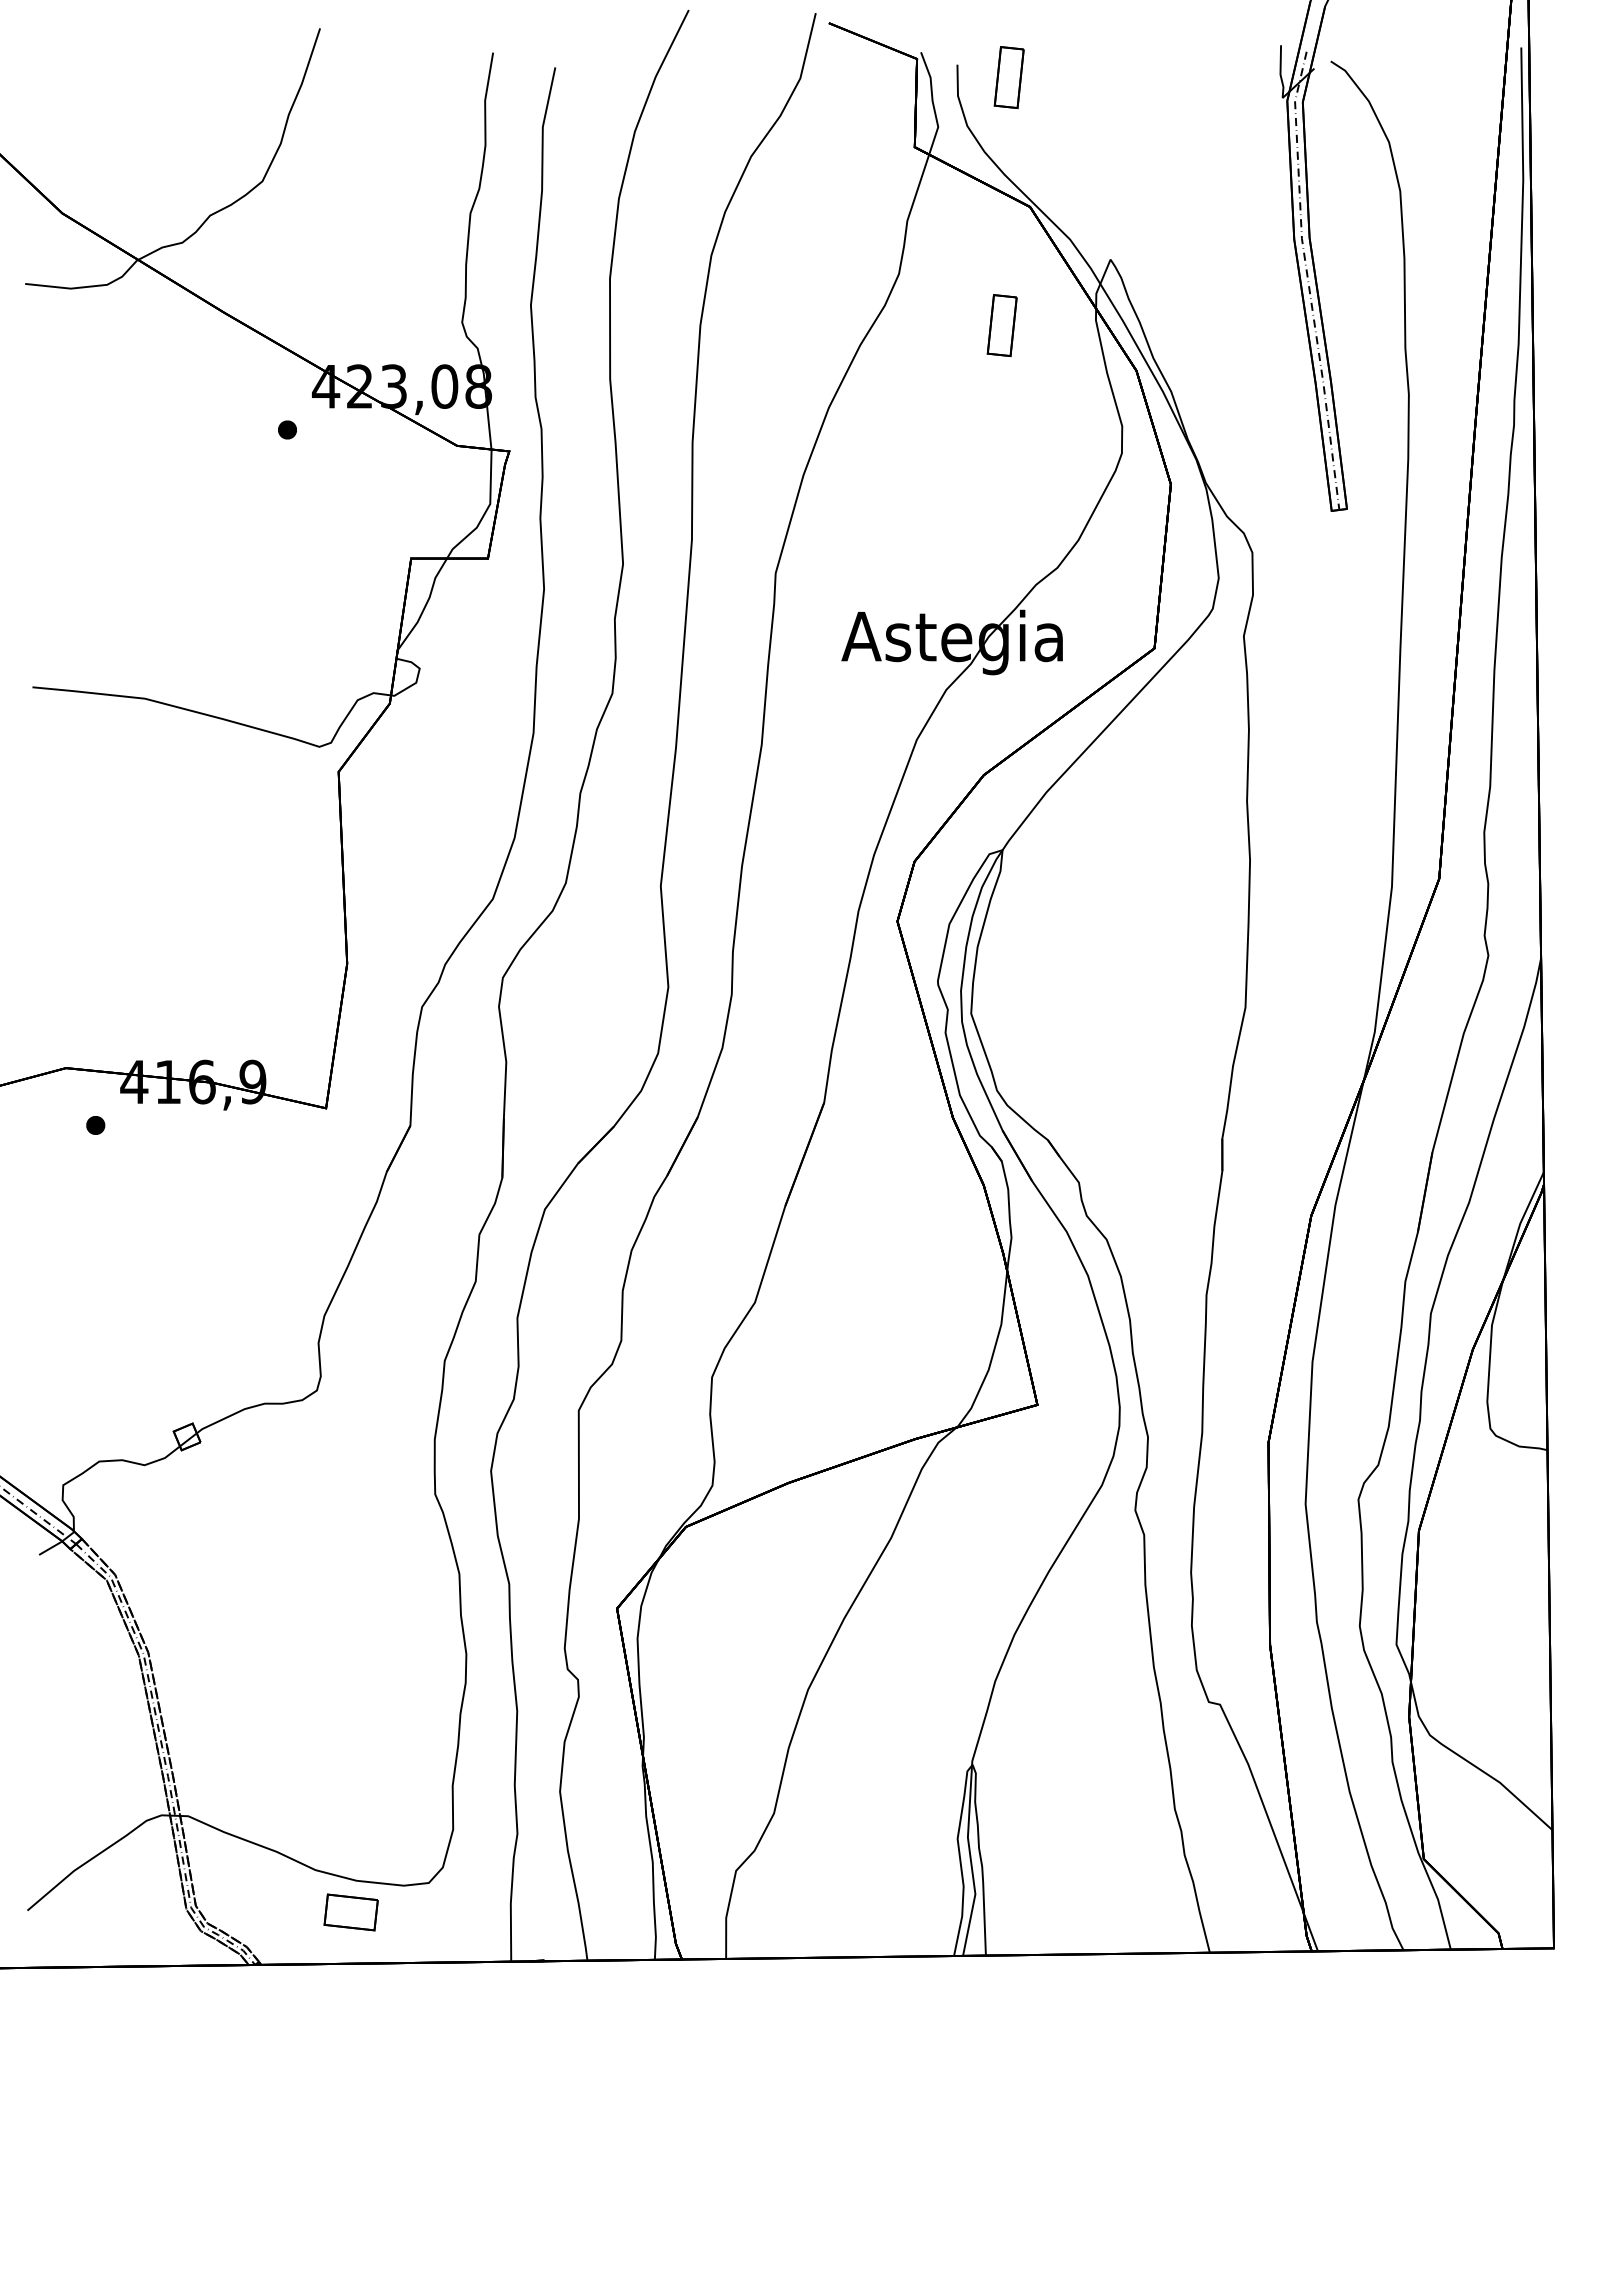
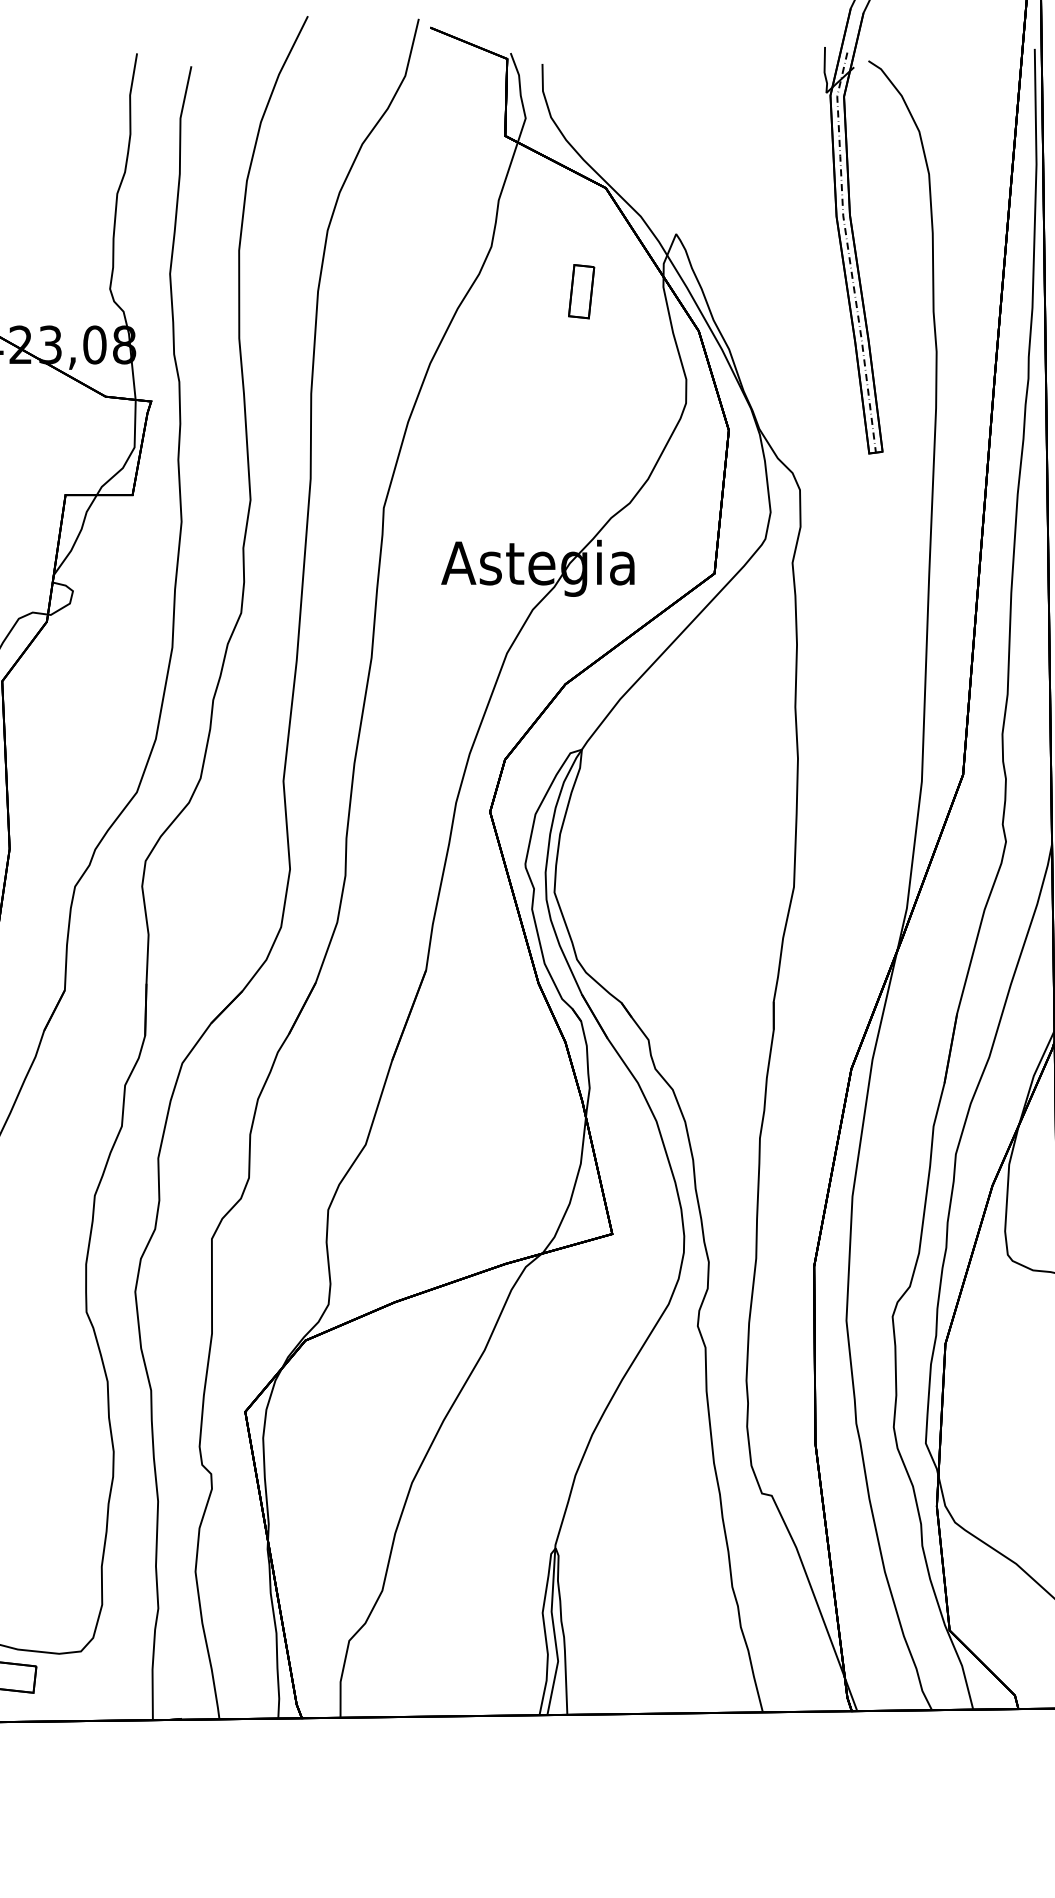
part: (1008, 77) -> (587, 75), removed

